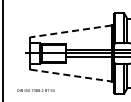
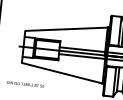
line: (71, 31) -> (67, 29), dashed -> solid
line: (71, 75) -> (62, 73), dashed -> solid

